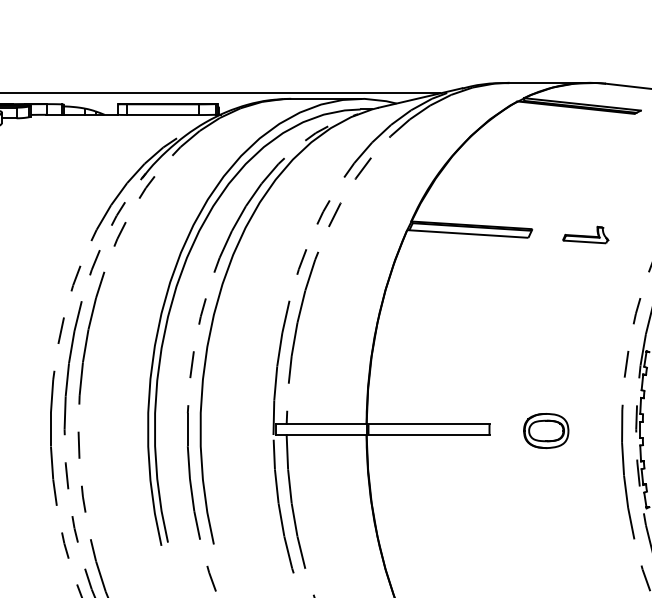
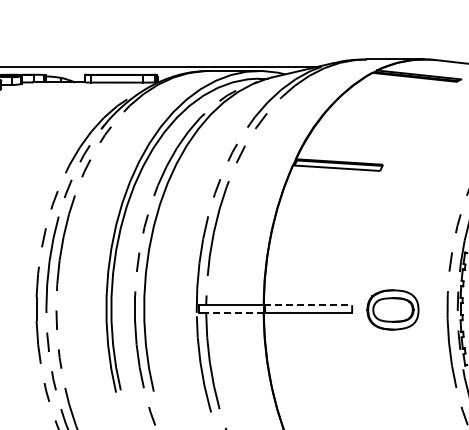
part: (585, 234) -> (421, 168), removed
line: (428, 424) -> (308, 305), solid -> dashed
part: (545, 430) -> (392, 309), size x1.6
line: (326, 434) -> (234, 312), solid -> dashed

